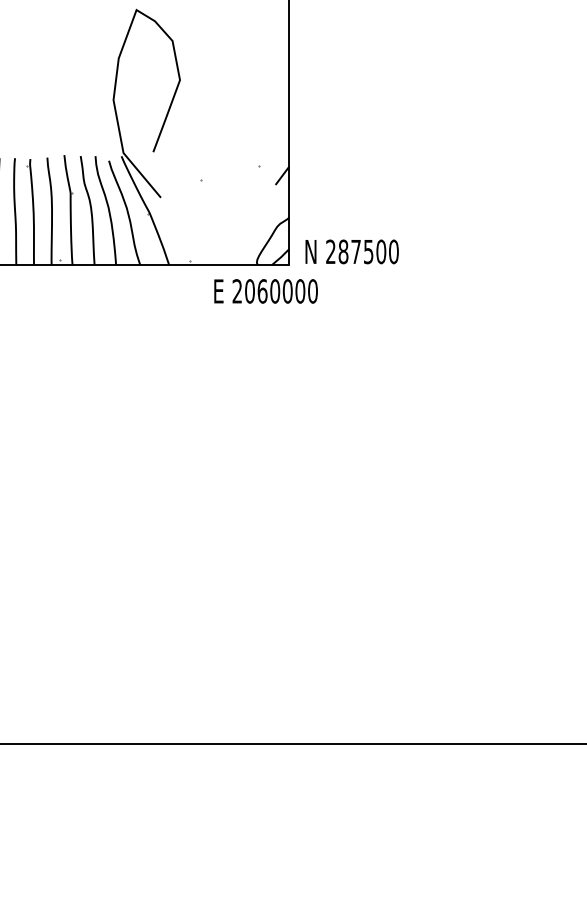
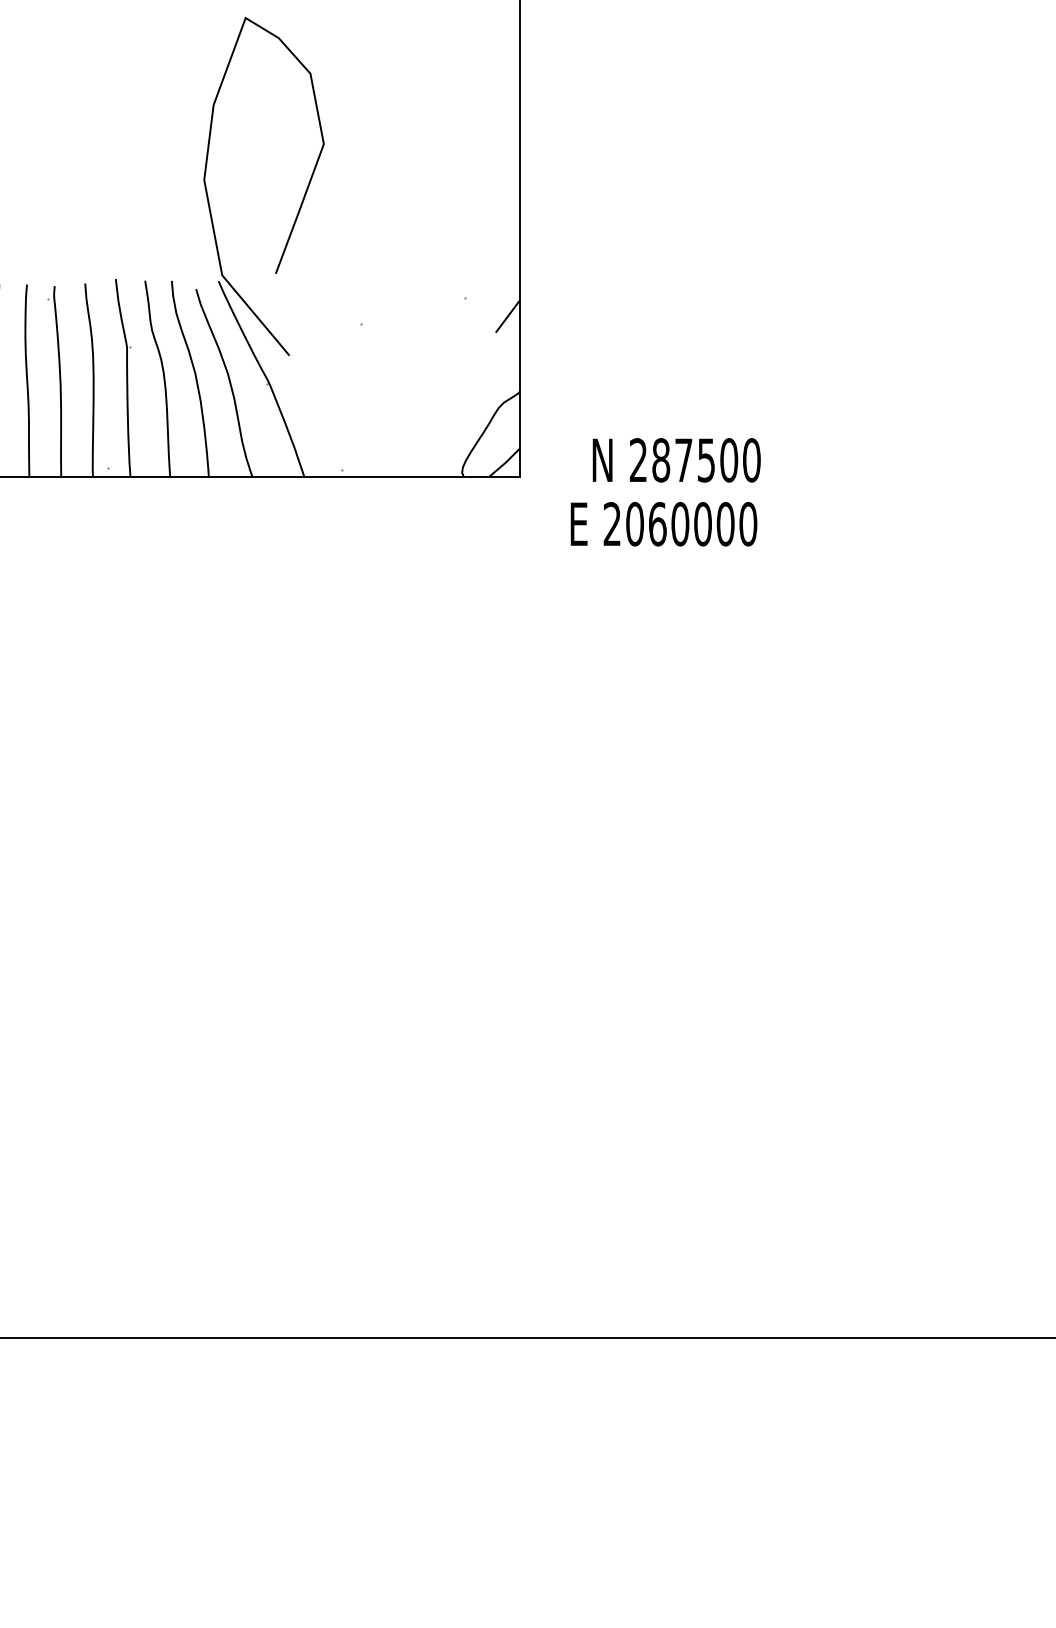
text: (351, 251) -> (675, 459), moved
text: (265, 291) -> (662, 524), moved

